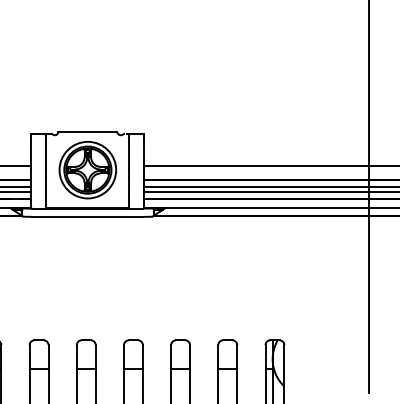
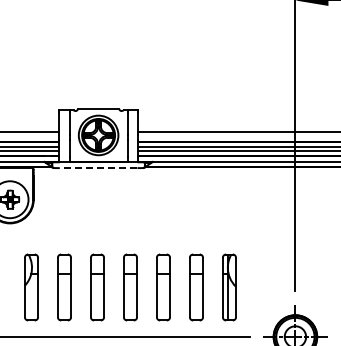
line: (87, 217) -> (98, 168), solid -> dashed

